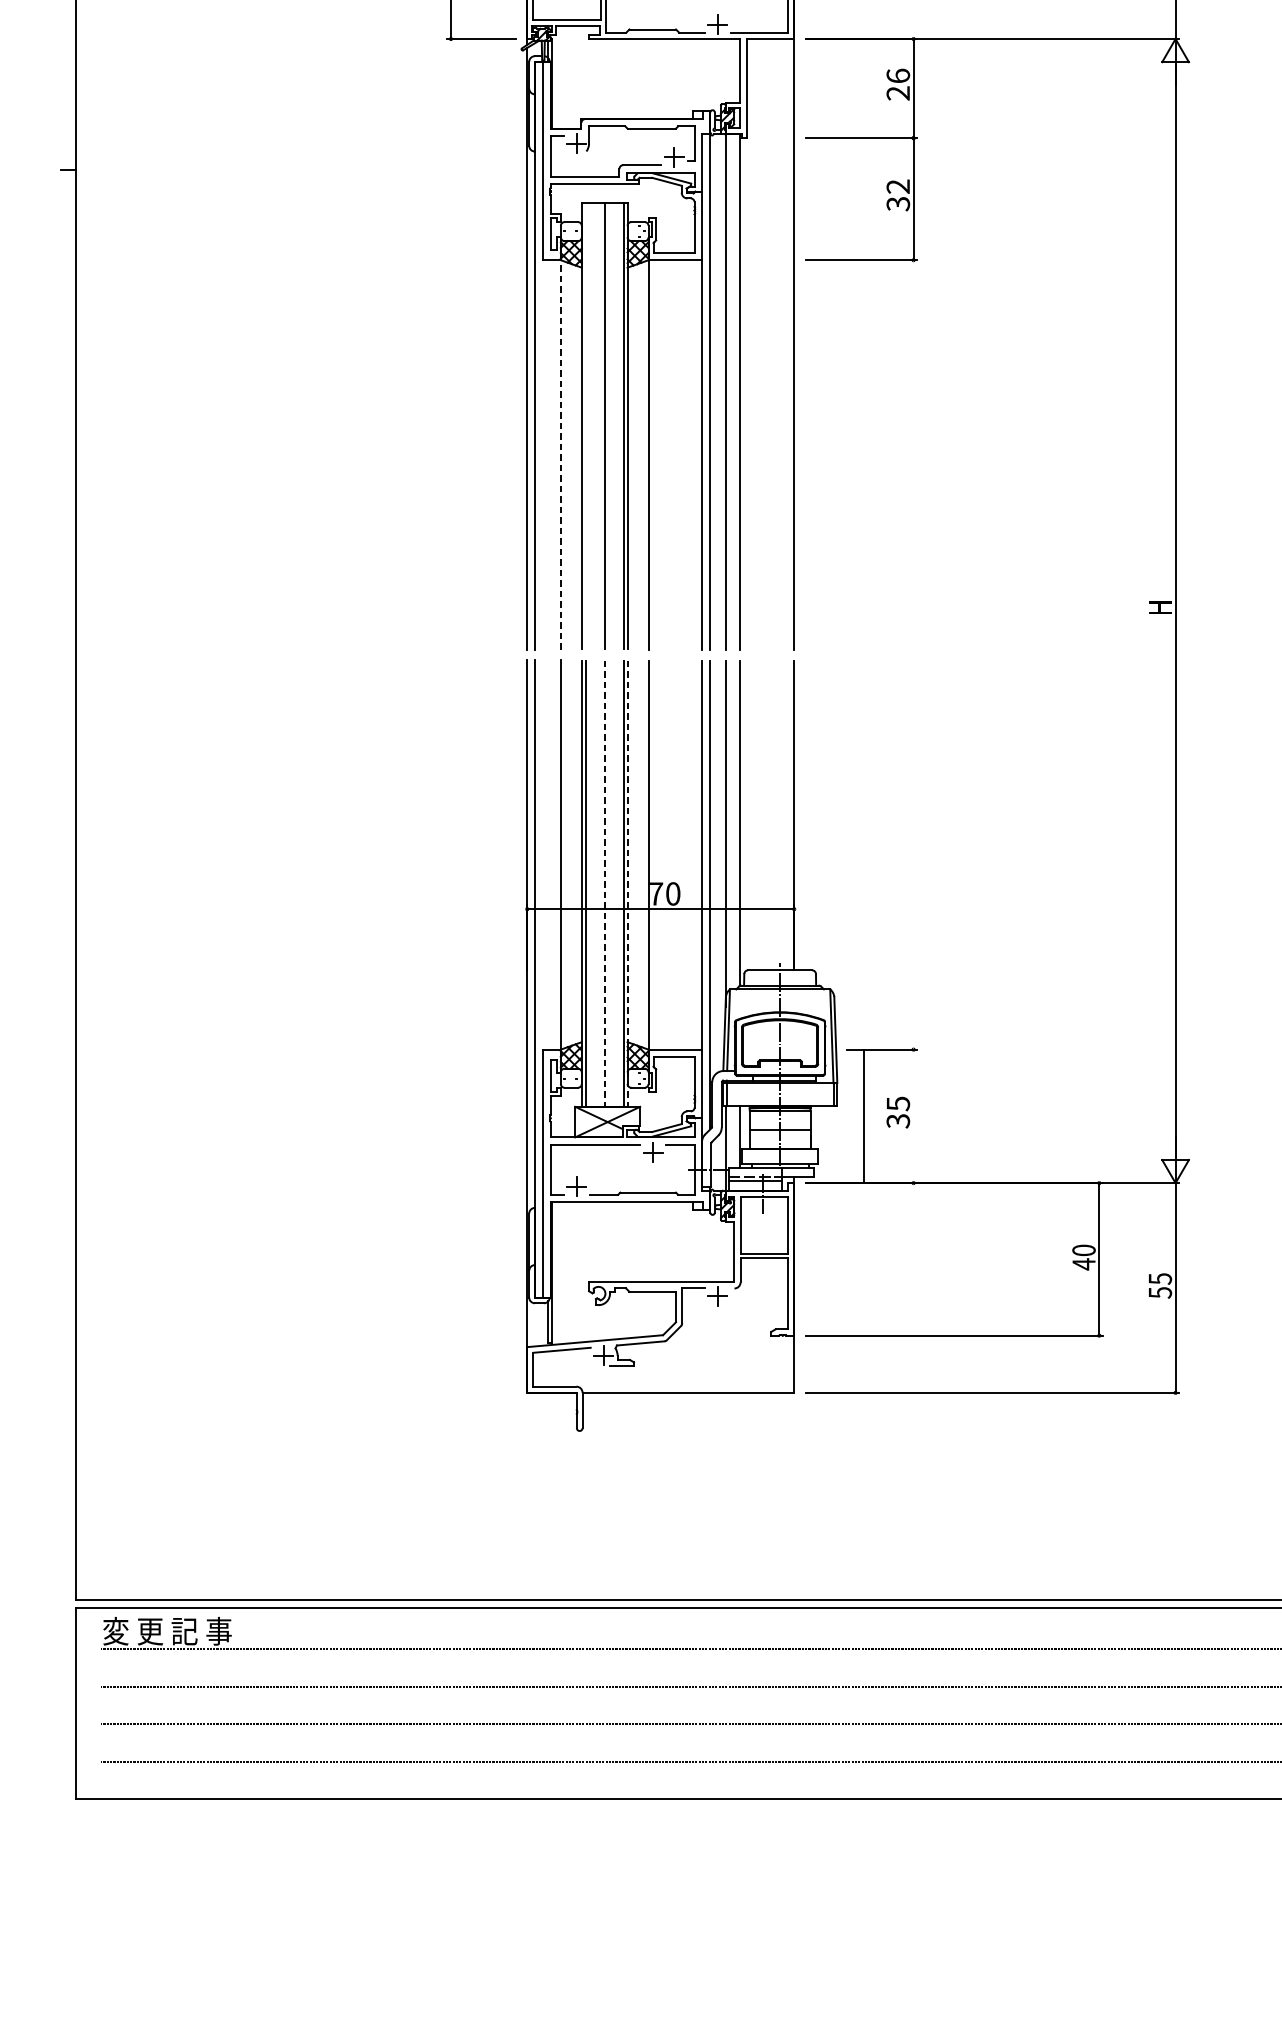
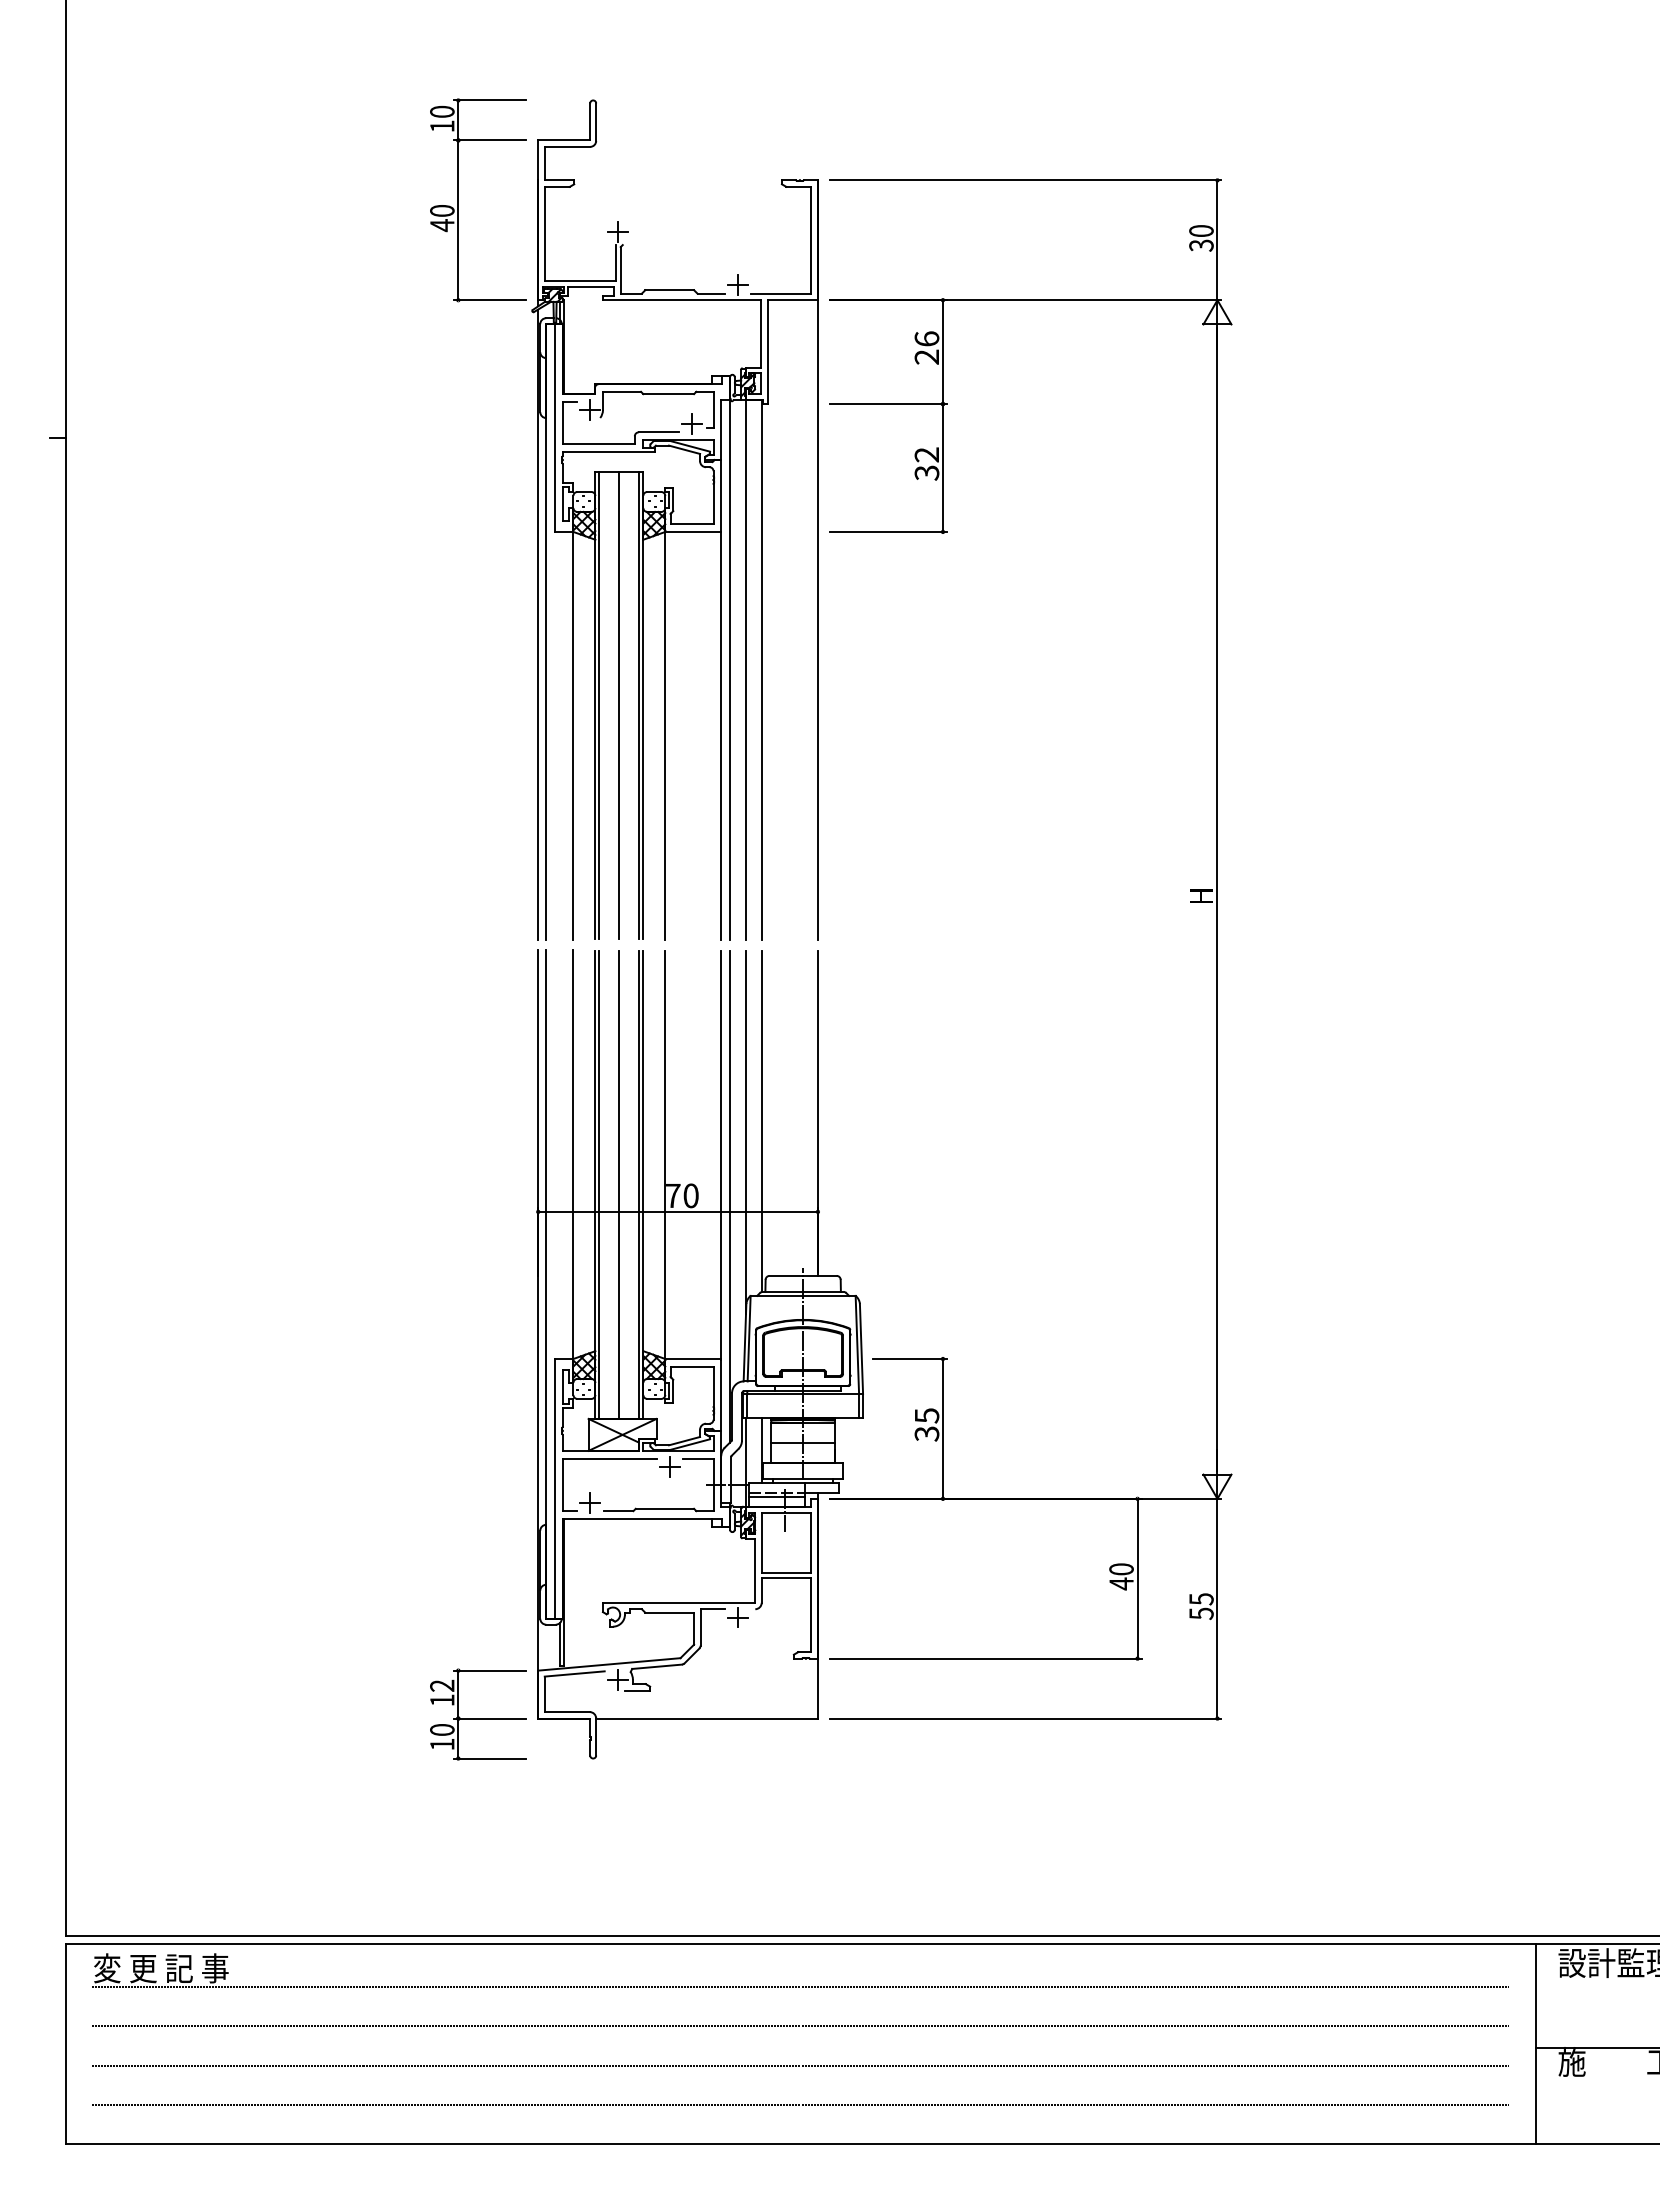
line: (585, 425) -> (599, 705), added
line: (560, 454) -> (573, 735), dashed -> solid
line: (604, 884) -> (619, 1185), dashed -> solid
line: (627, 884) -> (643, 1185), dashed -> solid
line: (863, 1115) -> (942, 1428), moved
part: (470, 1388) -> (478, 1714), added

